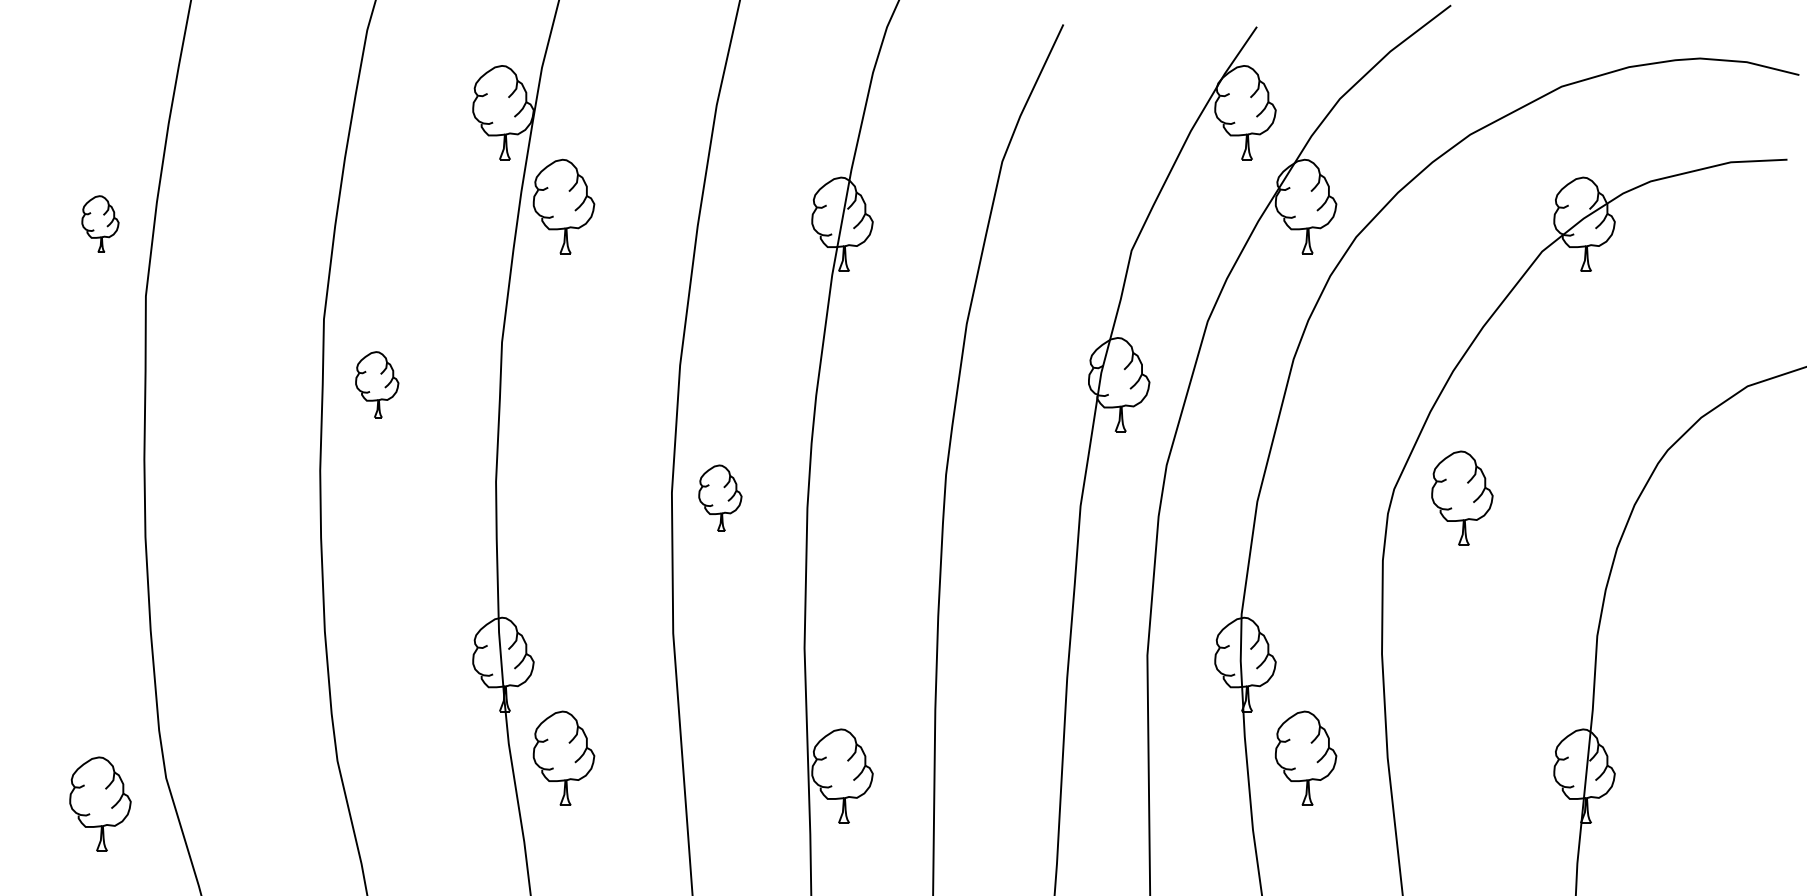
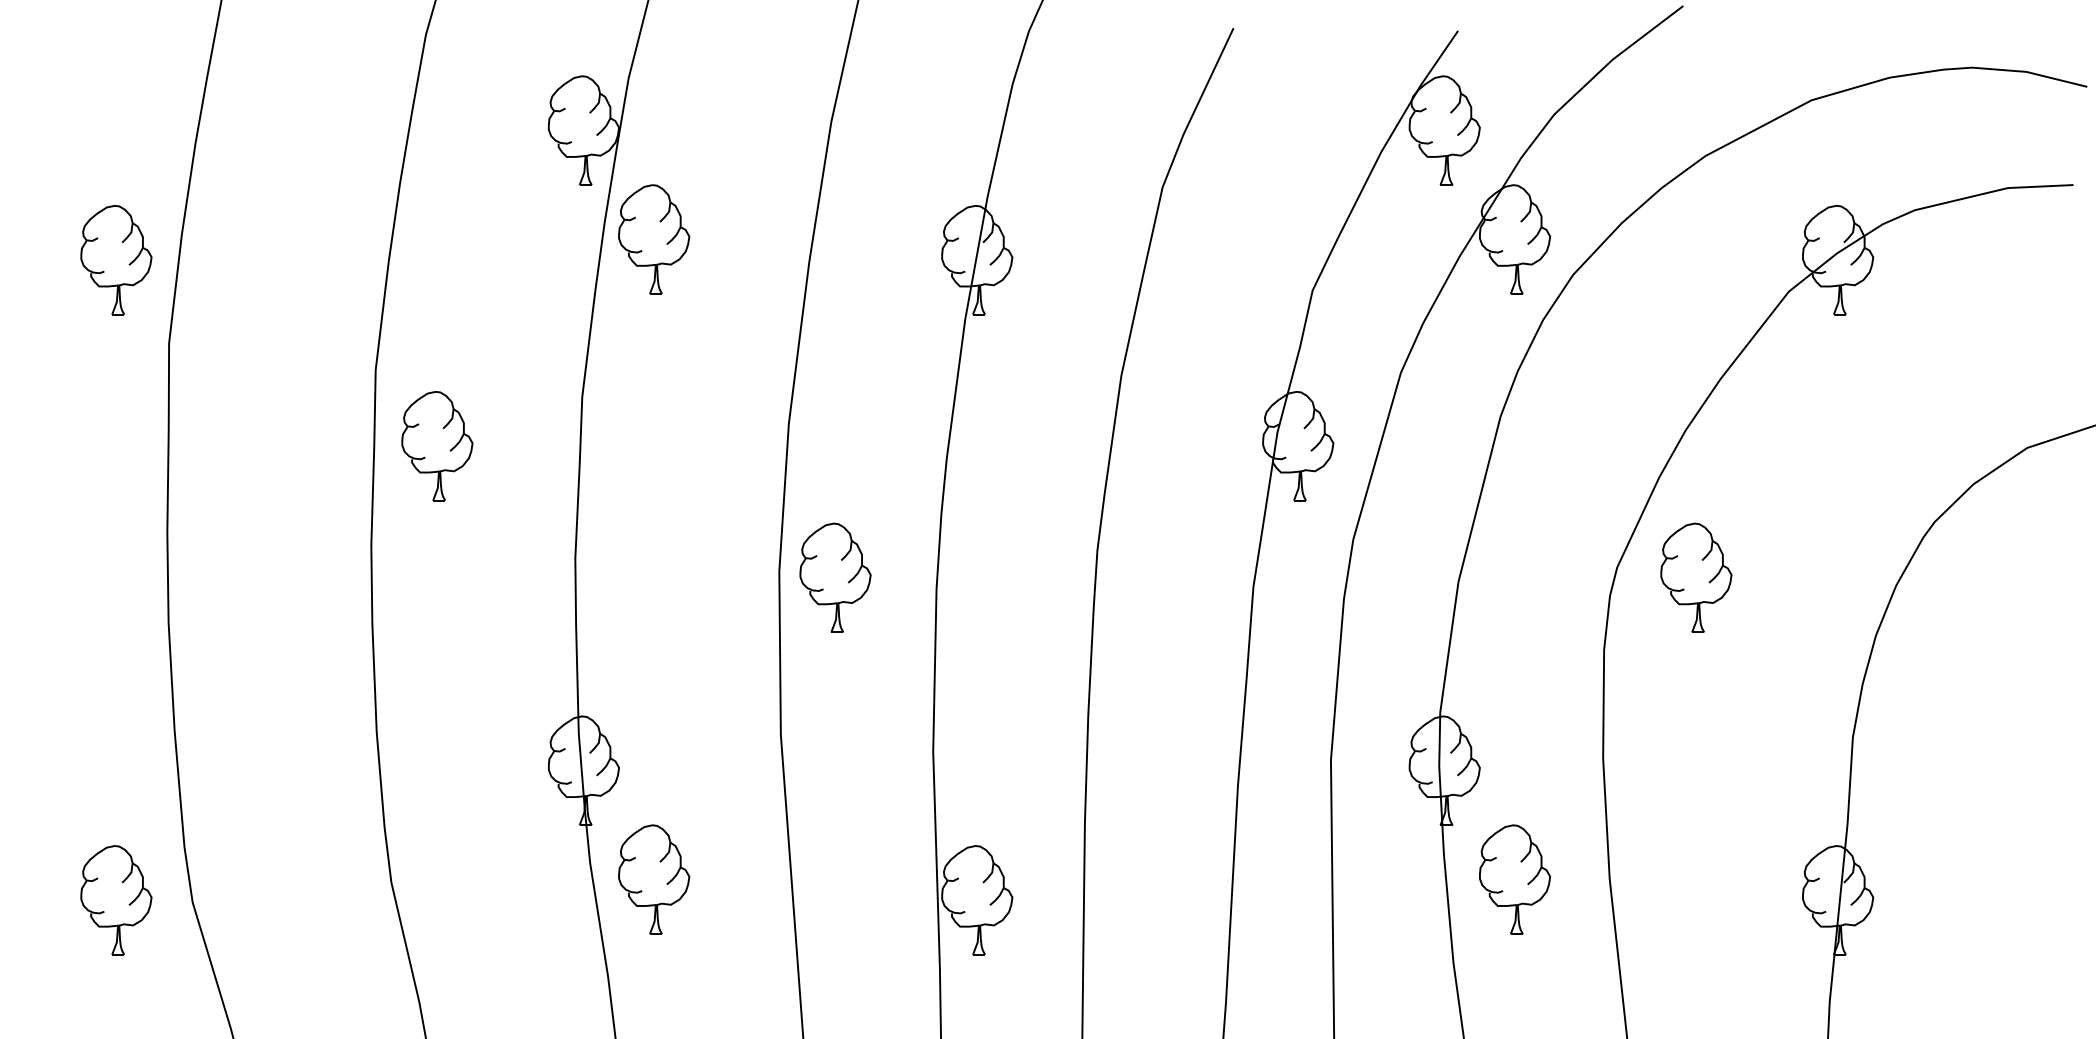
part: (100, 223) -> (116, 259), size x1.67
part: (377, 384) -> (437, 445), size x1.43
part: (720, 497) -> (835, 576), size x1.43
part: (100, 803) -> (116, 899), moved

